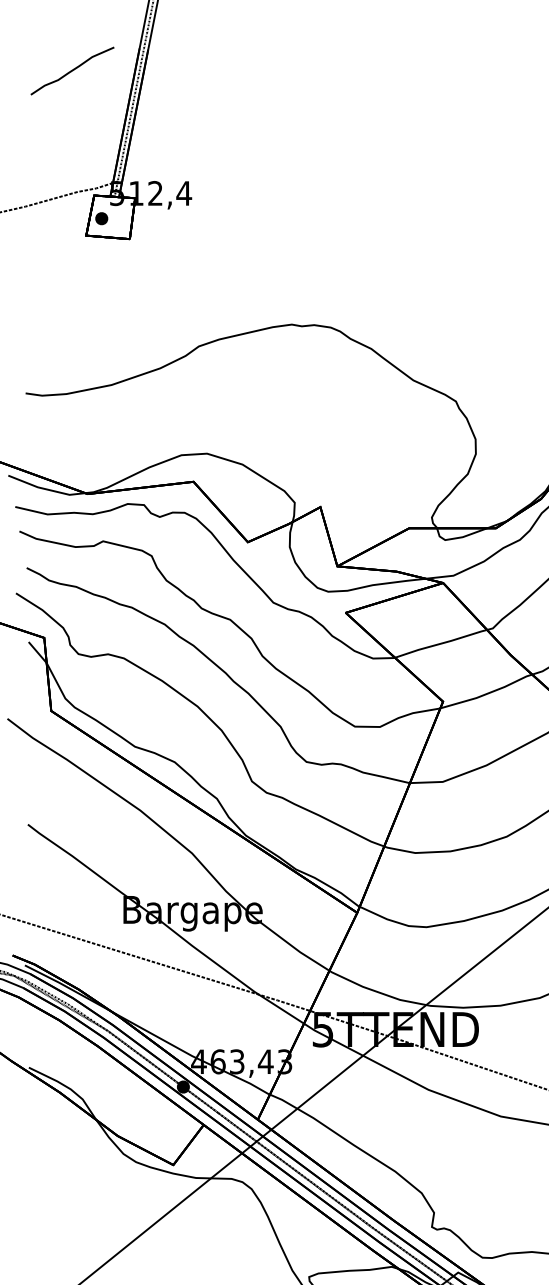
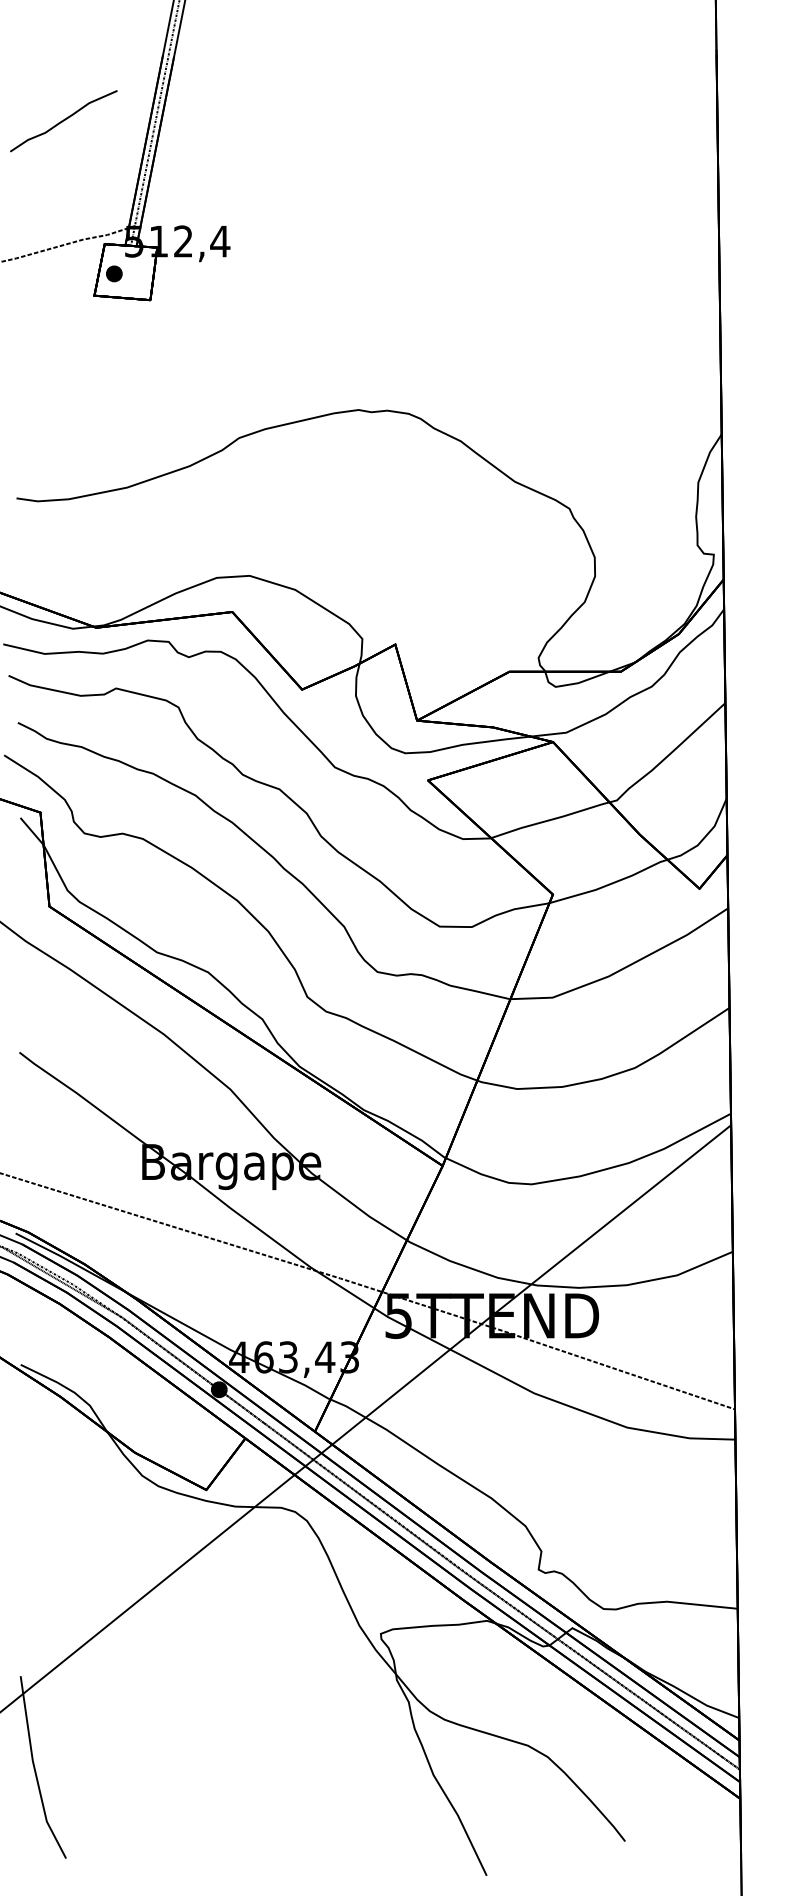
curve: (72, 71) -> (63, 121), moved

